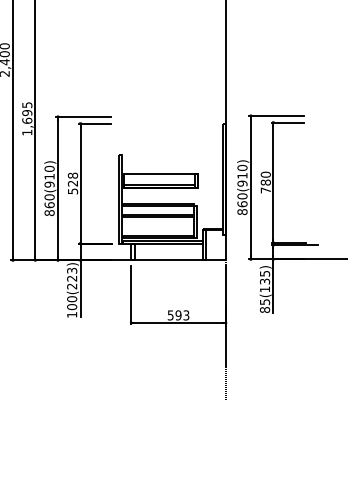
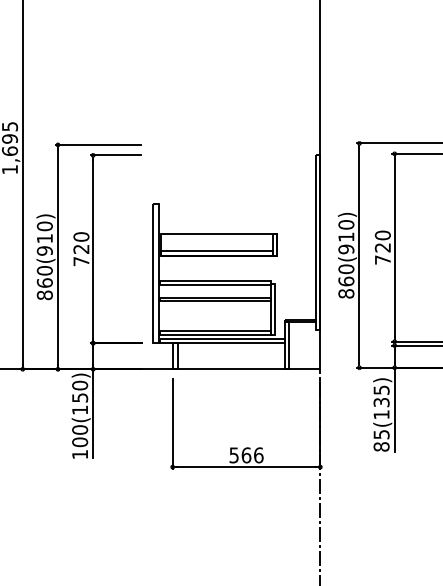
text: (265, 182) -> (382, 247), 780 -> 720
text: (73, 183) -> (82, 249), 528 -> 720
text: (72, 278) -> (80, 397), 100(223) -> 100(150)
text: (182, 315) -> (252, 455), 593 -> 566

